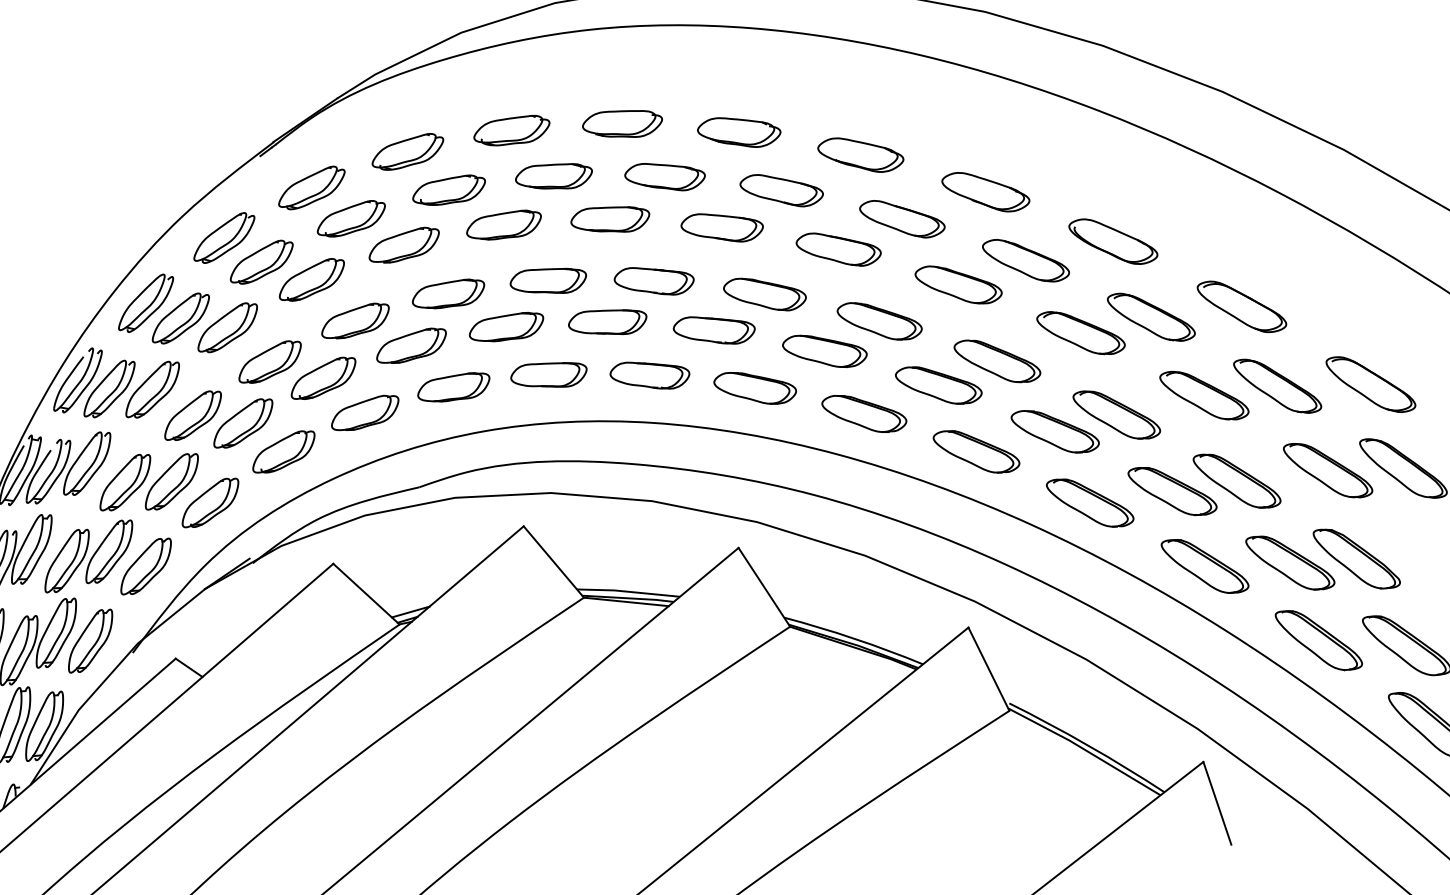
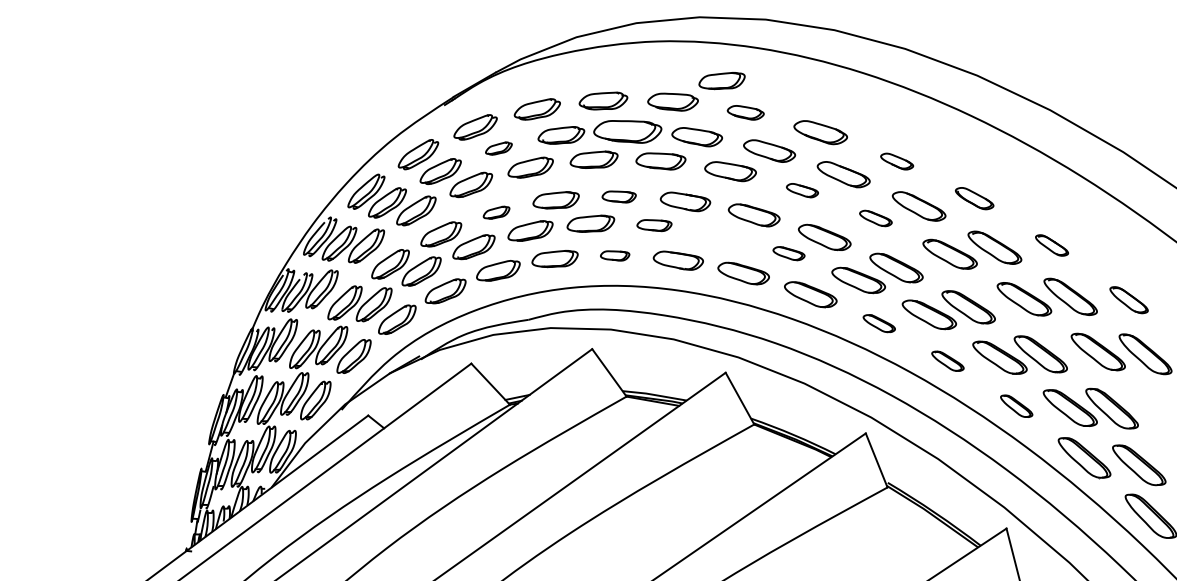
part: (697, 85) -> (721, 81), added
part: (738, 132) -> (745, 112), size x0.7
part: (553, 176) -> (627, 131), size x1.4
part: (984, 191) -> (896, 161), size x0.6
part: (350, 218) -> (498, 148), size x0.6
part: (1113, 241) -> (974, 198), size x0.7
part: (838, 249) -> (802, 190), size x0.6
part: (547, 280) -> (618, 196), size x0.7
part: (958, 284) -> (875, 218), size x0.6
part: (1241, 306) -> (1051, 245), size x0.6
part: (355, 320) -> (496, 212), size x0.6
part: (607, 322) -> (654, 225), size x0.7
part: (713, 330) -> (720, 235), removed
part: (824, 350) -> (788, 253), size x0.6
part: (547, 374) -> (614, 255), size x0.6
part: (1369, 383) -> (1128, 299), size x0.7
part: (977, 451) -> (879, 323), size x0.6
part: (1089, 503) -> (947, 361), size x0.6
part: (1204, 566) -> (1016, 406), size x0.6

